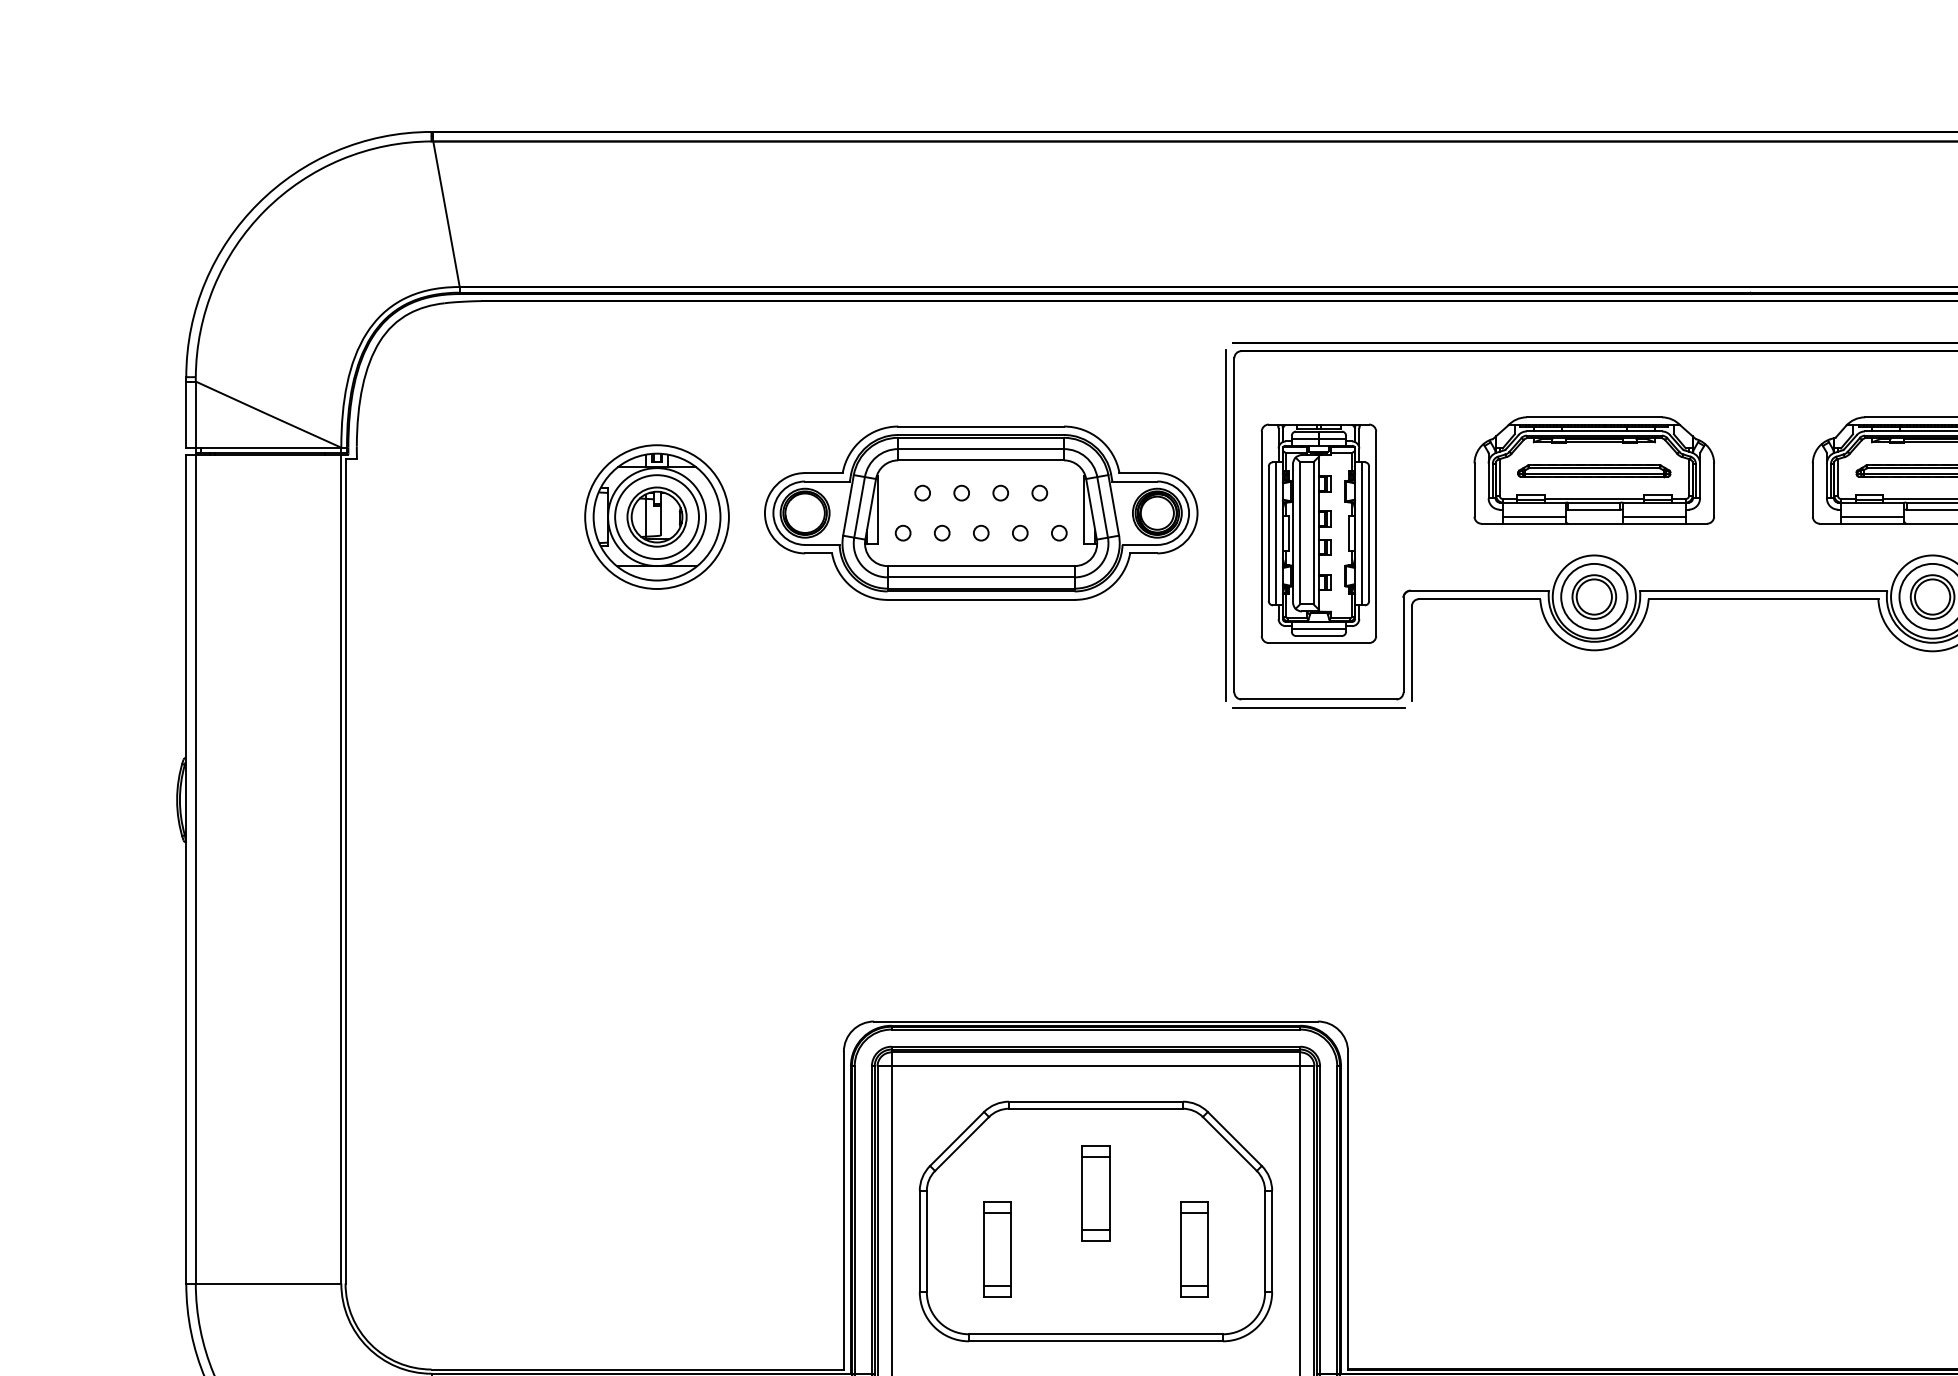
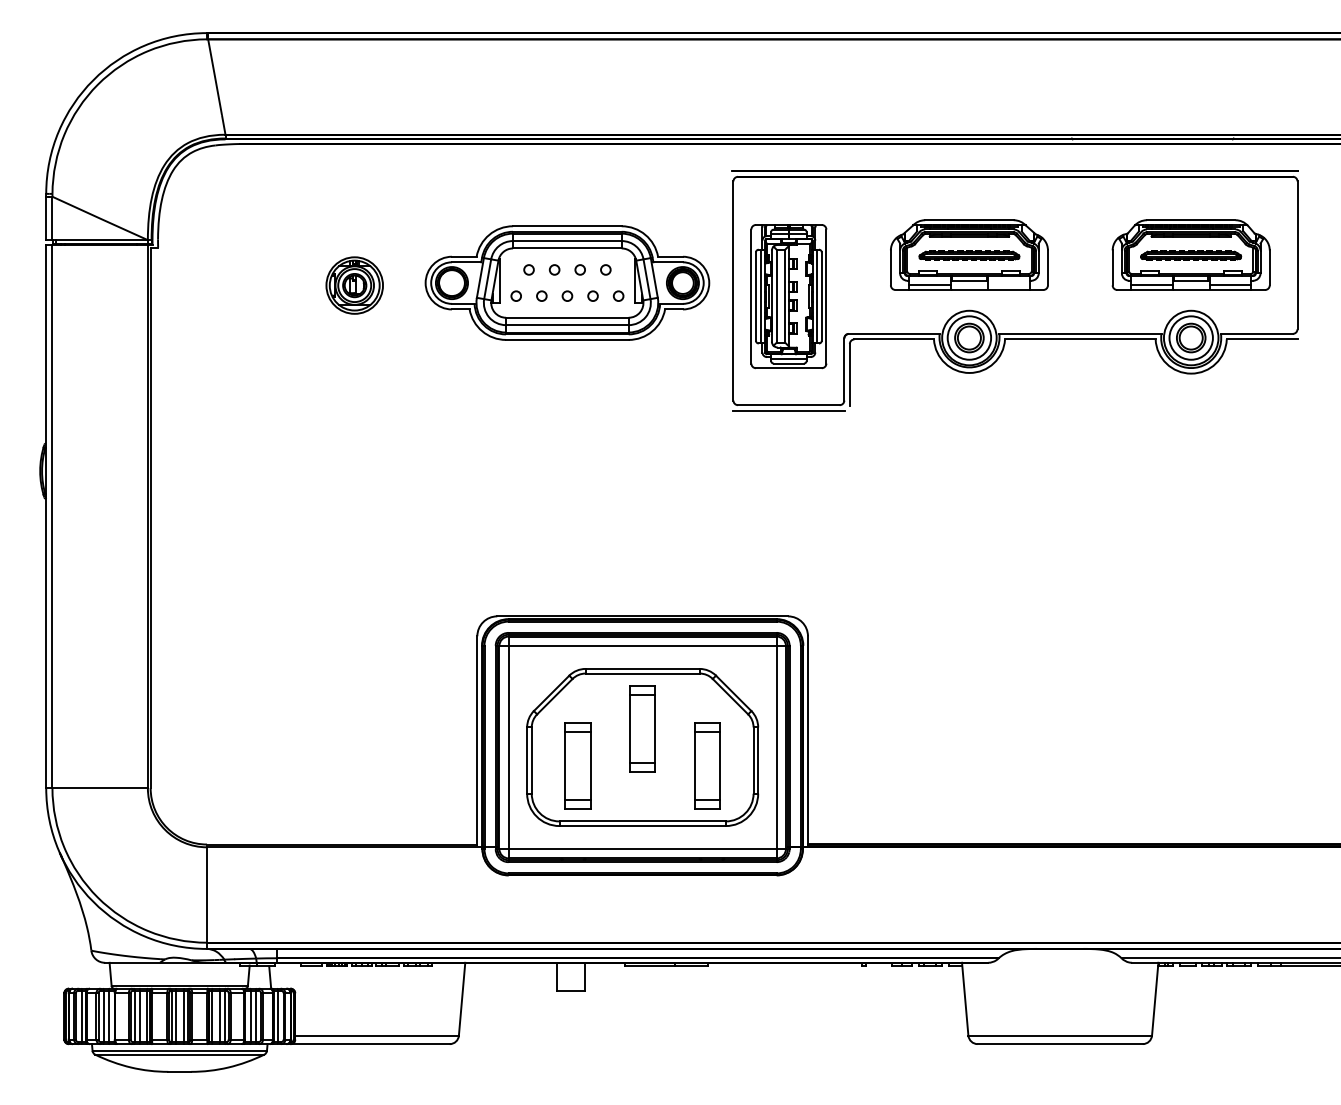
part: (656, 516) -> (354, 285), size x0.6
line: (1653, 516) -> (1008, 285), removed
line: (1225, 524) -> (727, 290), removed
part: (1095, 1192) -> (642, 728), size x1.4
part: (996, 1248) -> (577, 765), size x1.4
part: (1193, 1248) -> (706, 765), size x1.4

